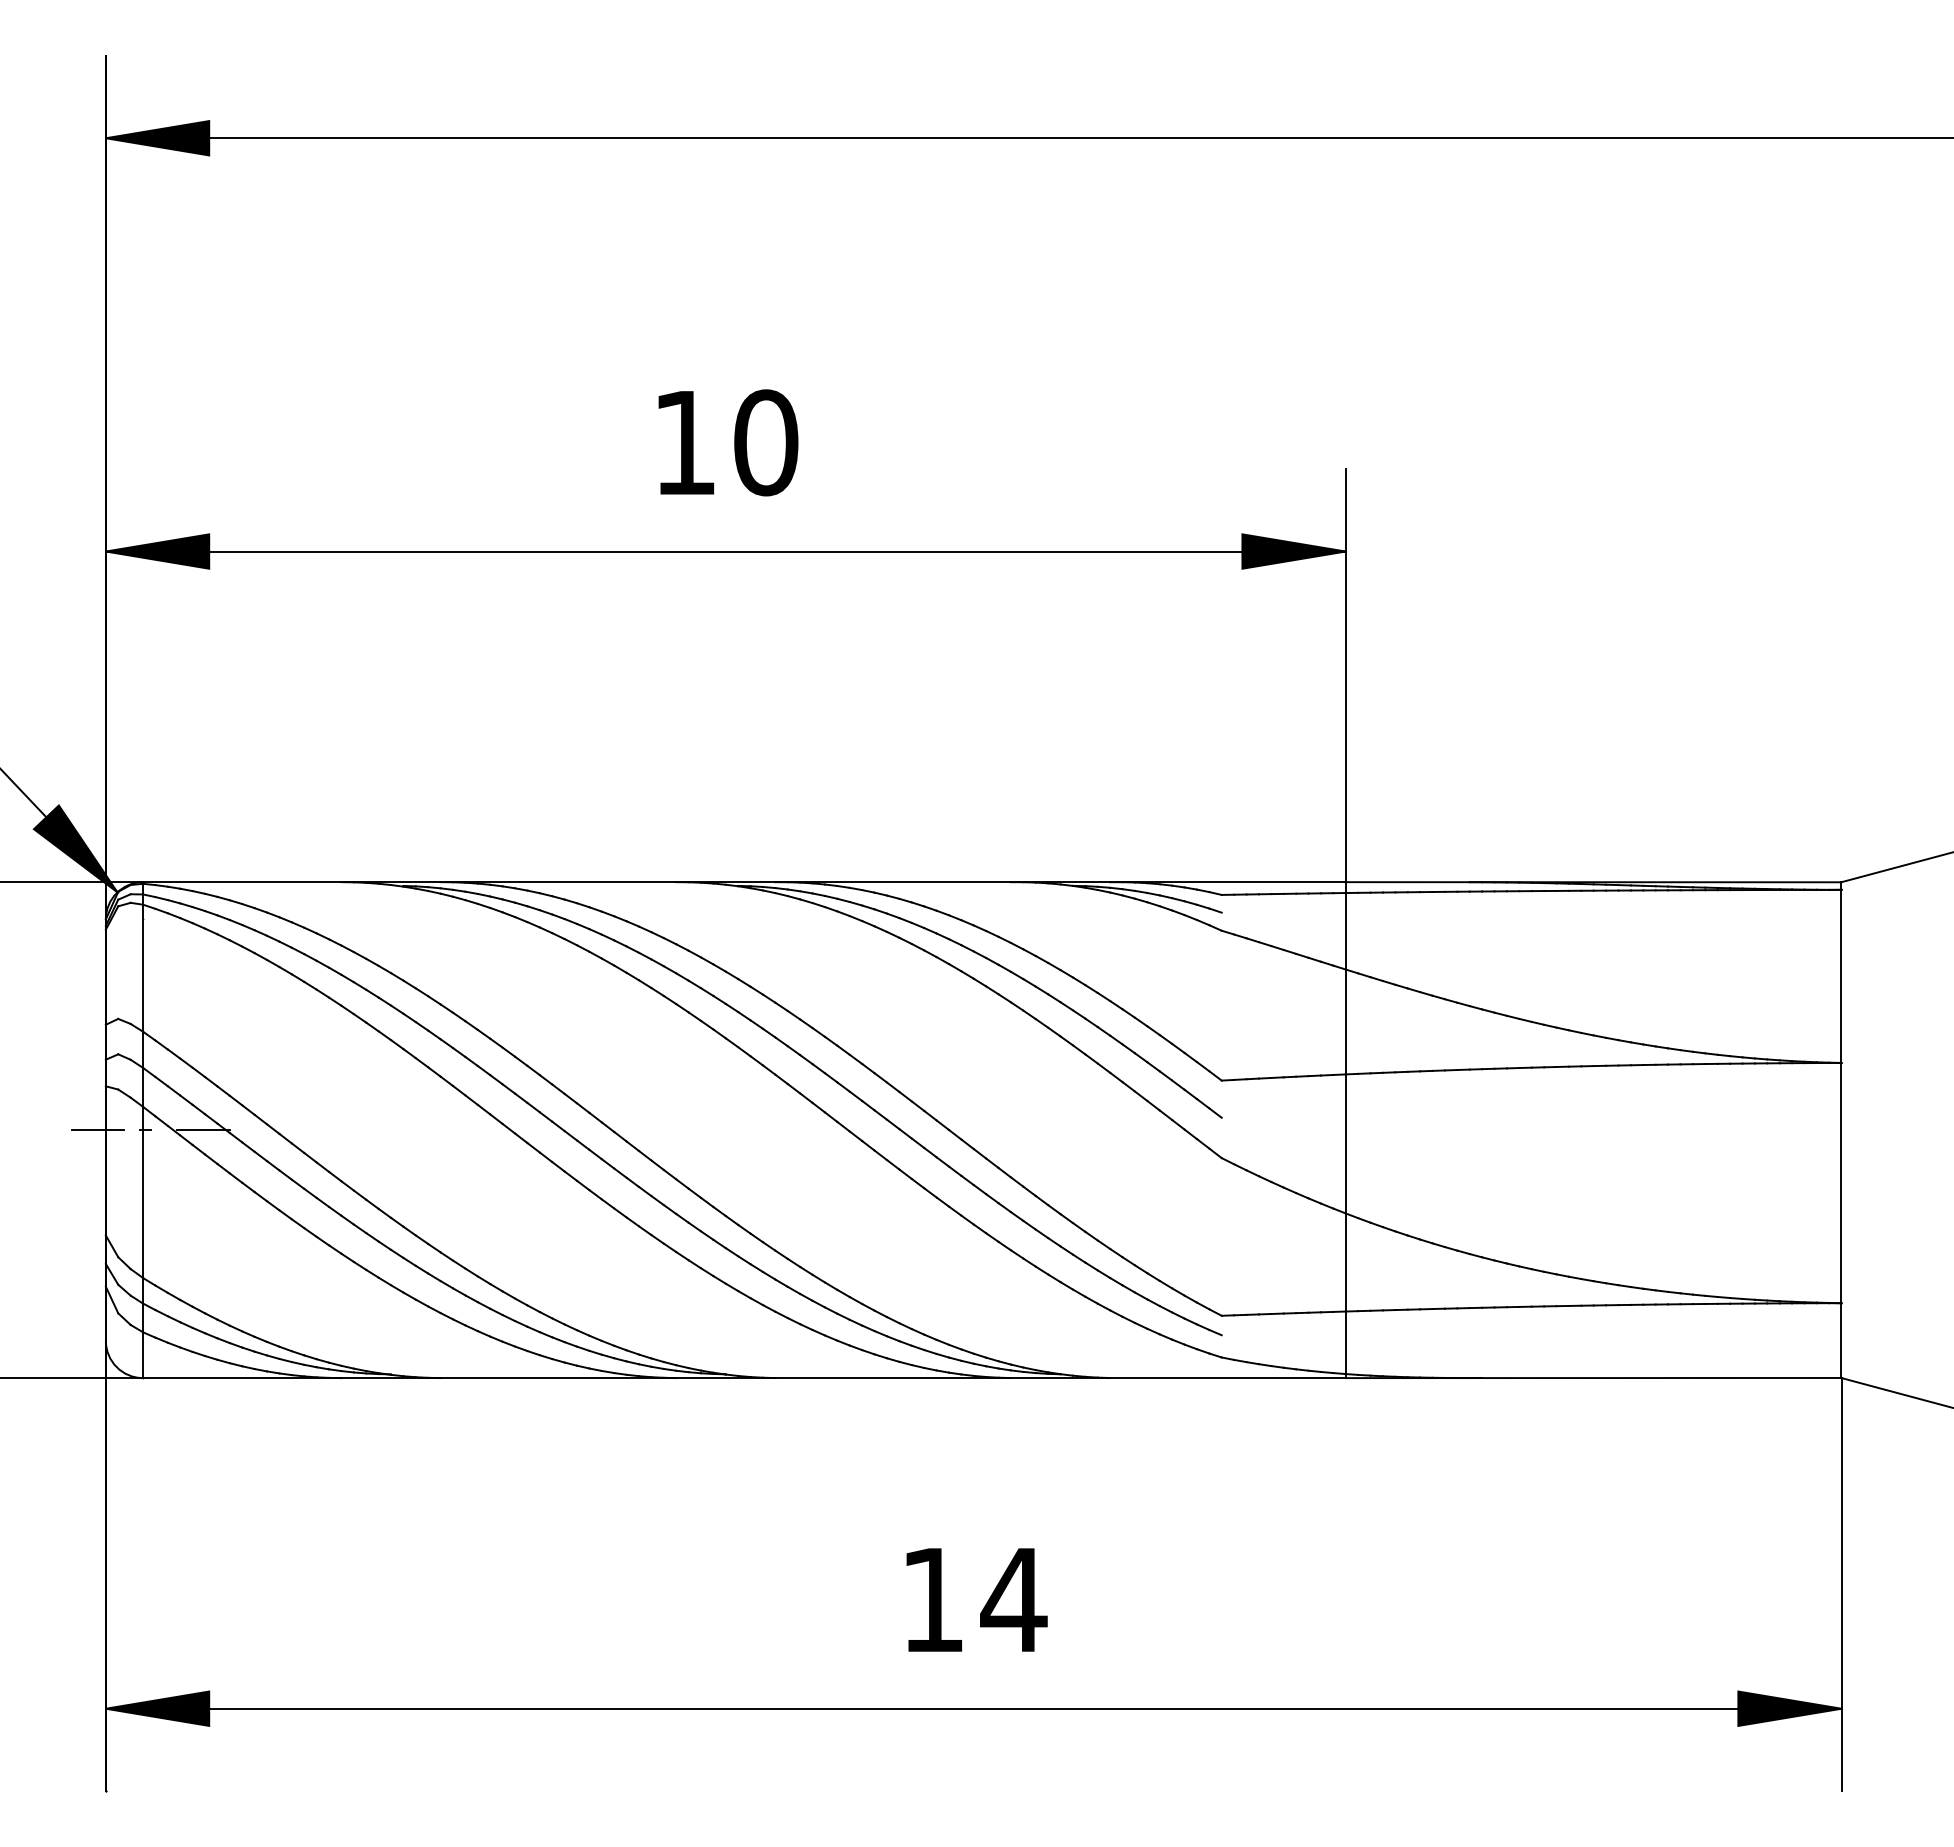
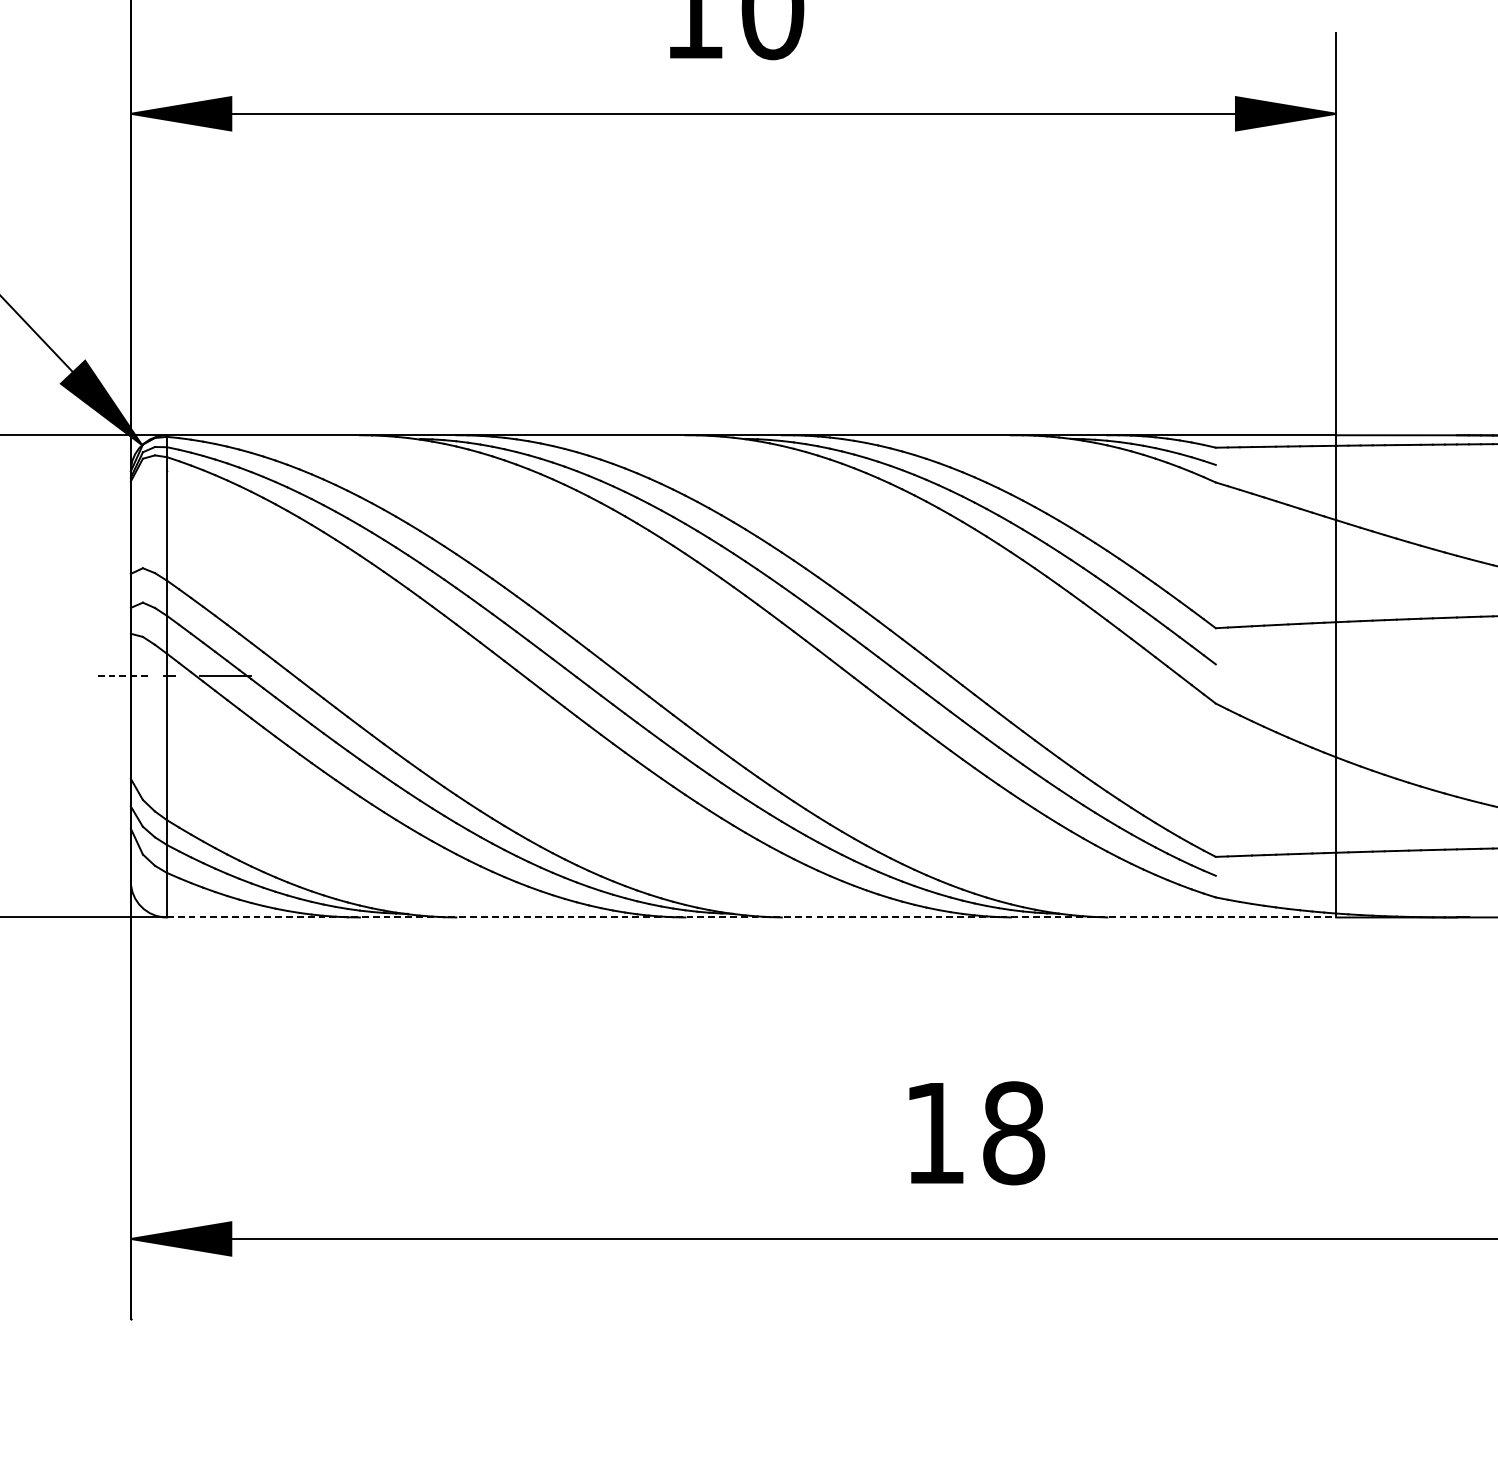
line: (98, 1130) -> (123, 676), solid -> dashed
line: (744, 1378) -> (751, 917), solid -> dashed
text: (1013, 1599) -> (1013, 1132), 14 -> 18

